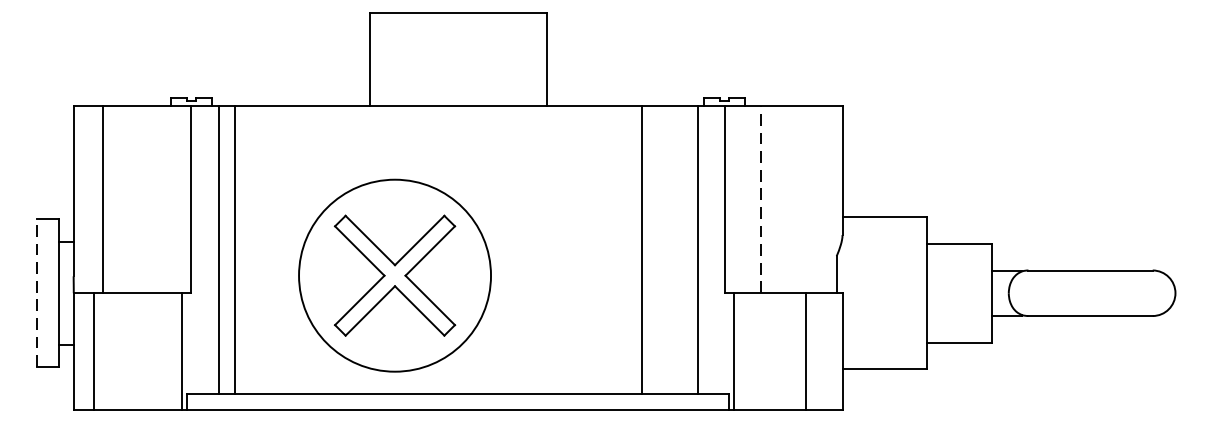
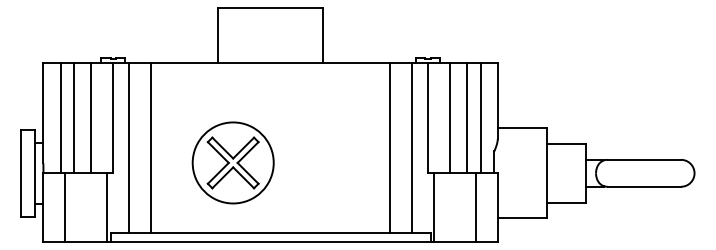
line: (126, 198) -> (74, 117), added
line: (155, 198) -> (91, 117), added
line: (760, 198) -> (449, 117), dashed -> solid
line: (789, 198) -> (466, 117), added
line: (813, 198) -> (480, 117), added
line: (234, 249) -> (150, 147), moved
line: (642, 249) -> (390, 147), moved
part: (393, 274) -> (232, 162), size x0.71
line: (36, 293) -> (21, 173), dashed -> solid
line: (94, 351) -> (65, 207), moved

